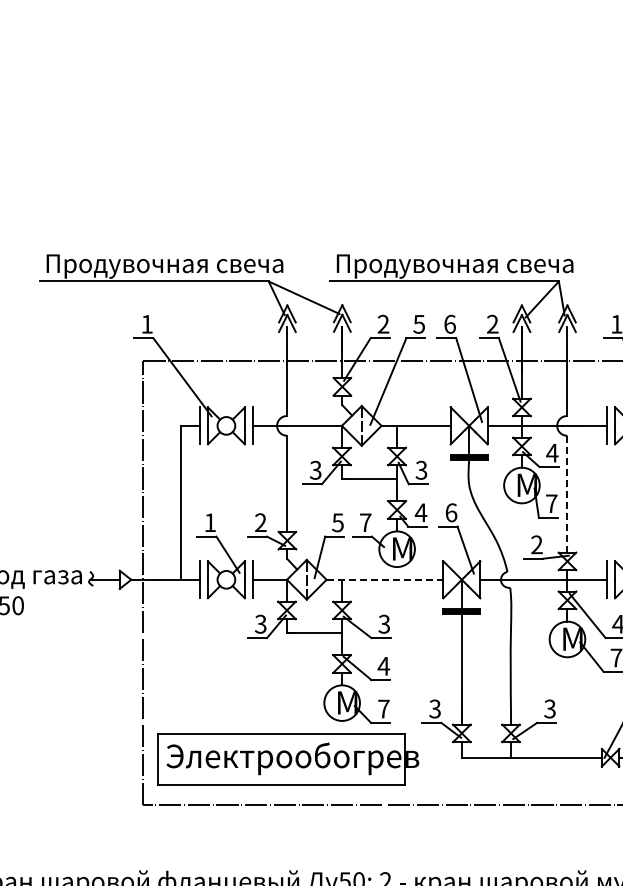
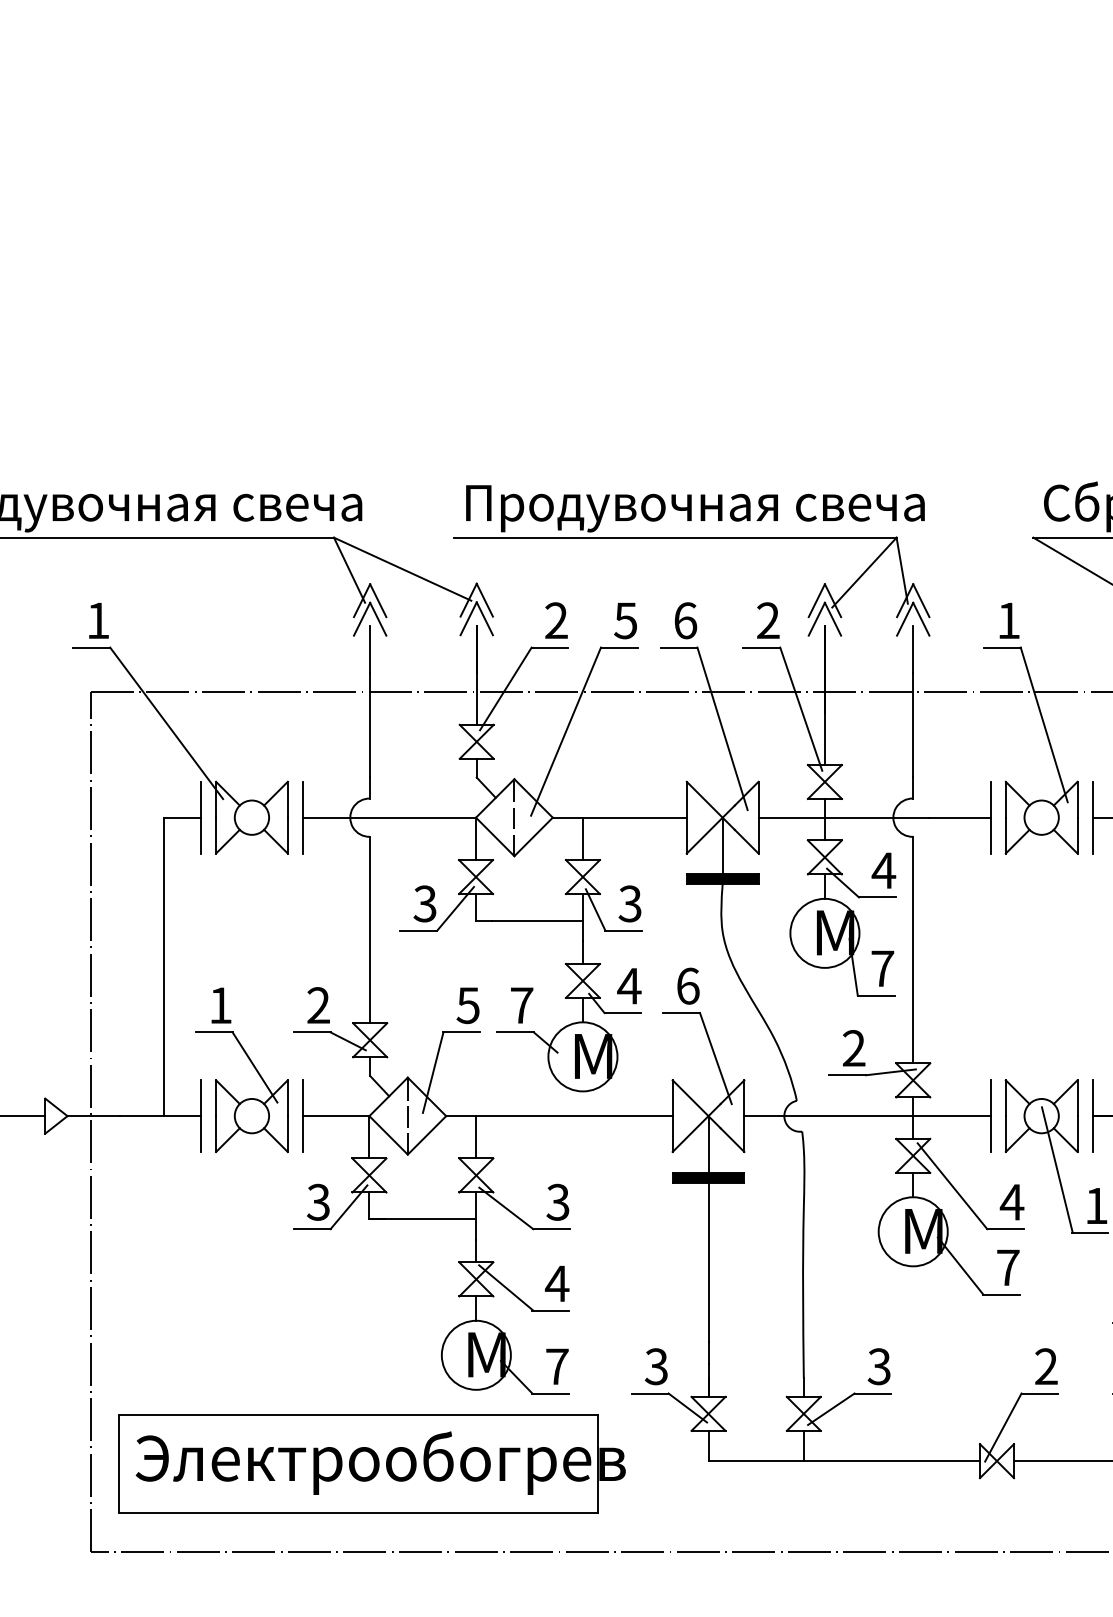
line: (567, 493) -> (913, 948), dashed -> solid
line: (385, 579) -> (560, 1115), dashed -> solid

